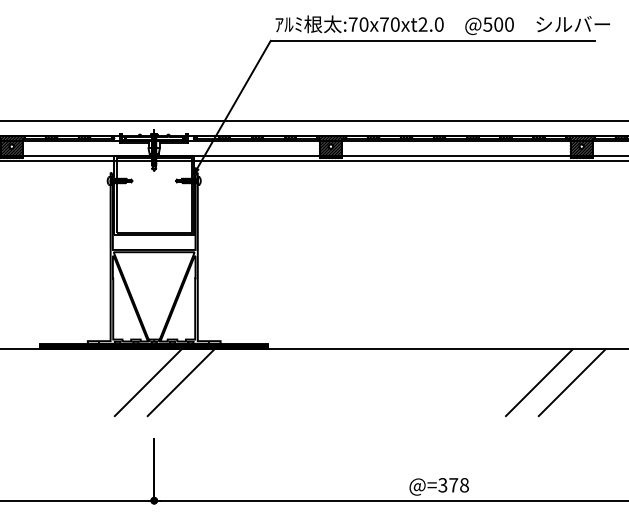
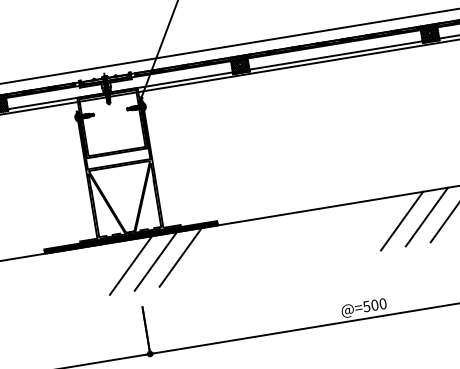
line: (213, 382) -> (180, 257), added
line: (506, 382) -> (402, 220), added
text: (453, 485) -> (374, 305), @=378 -> @=500

